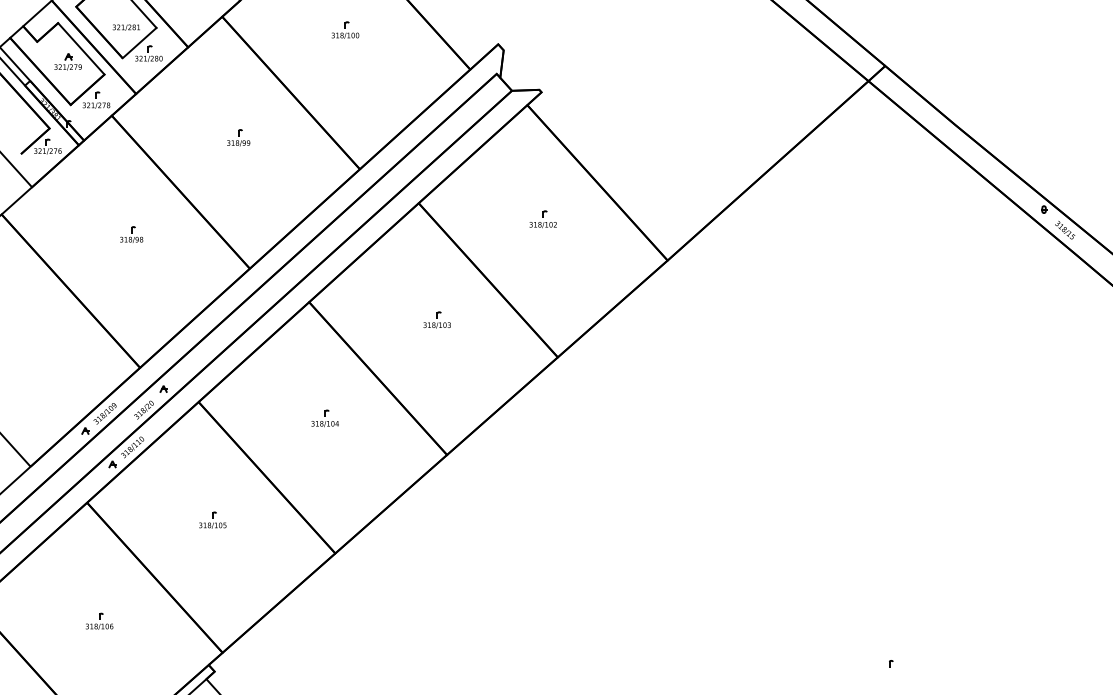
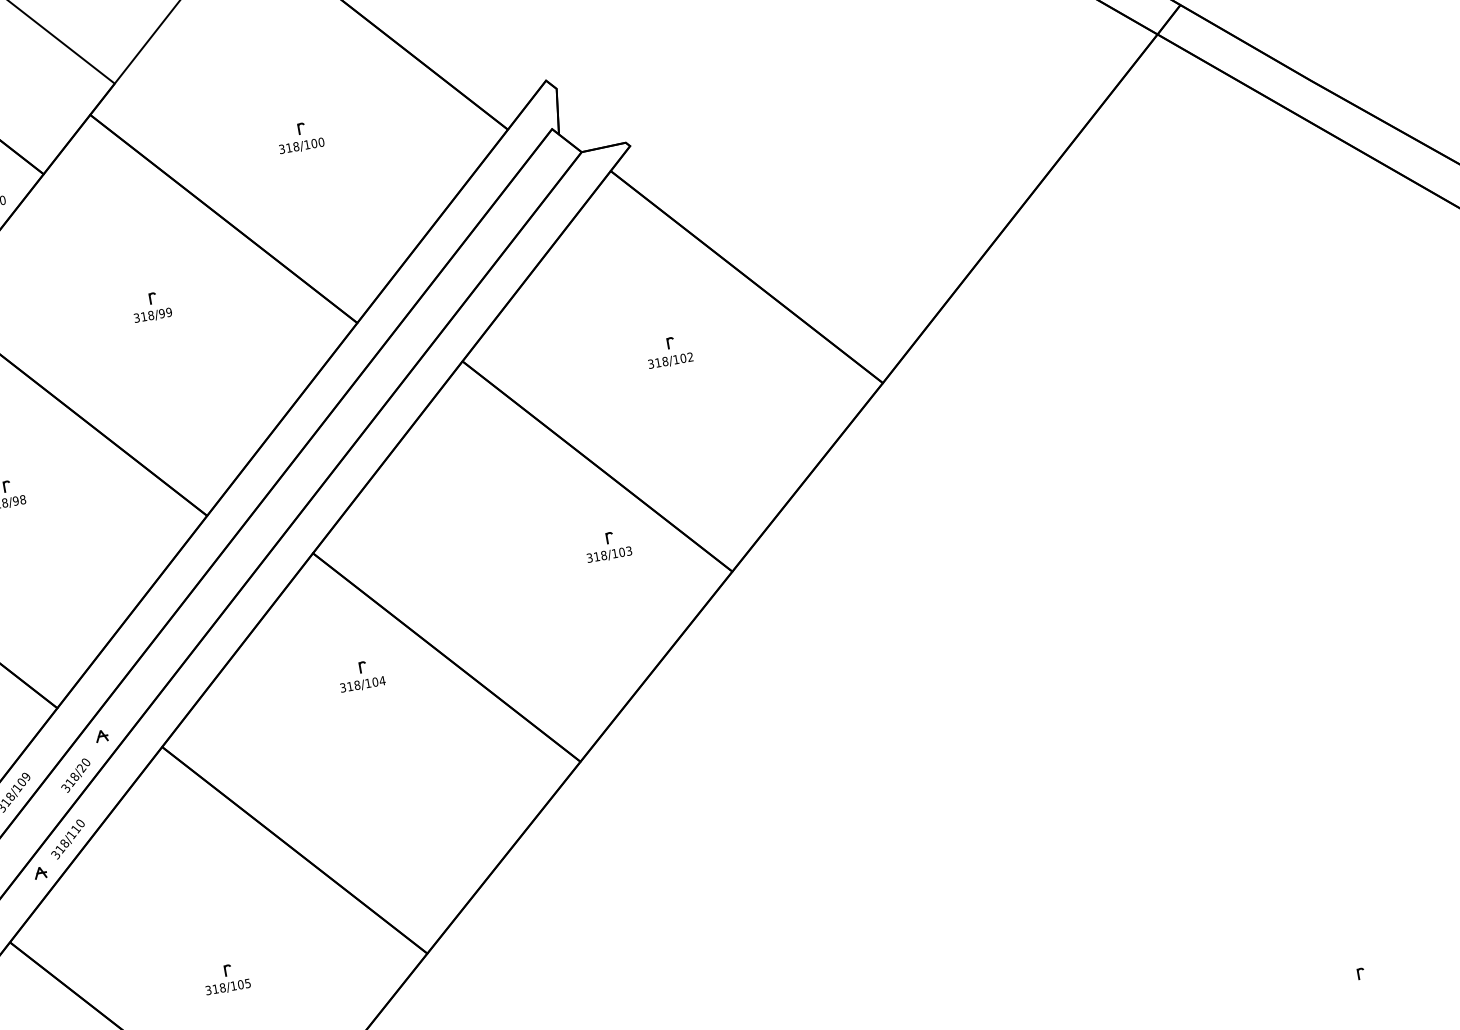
part: (345, 29) -> (300, 135), moved
part: (436, 319) -> (606, 545), moved
part: (324, 418) -> (360, 675), moved
part: (212, 519) -> (225, 977), moved

